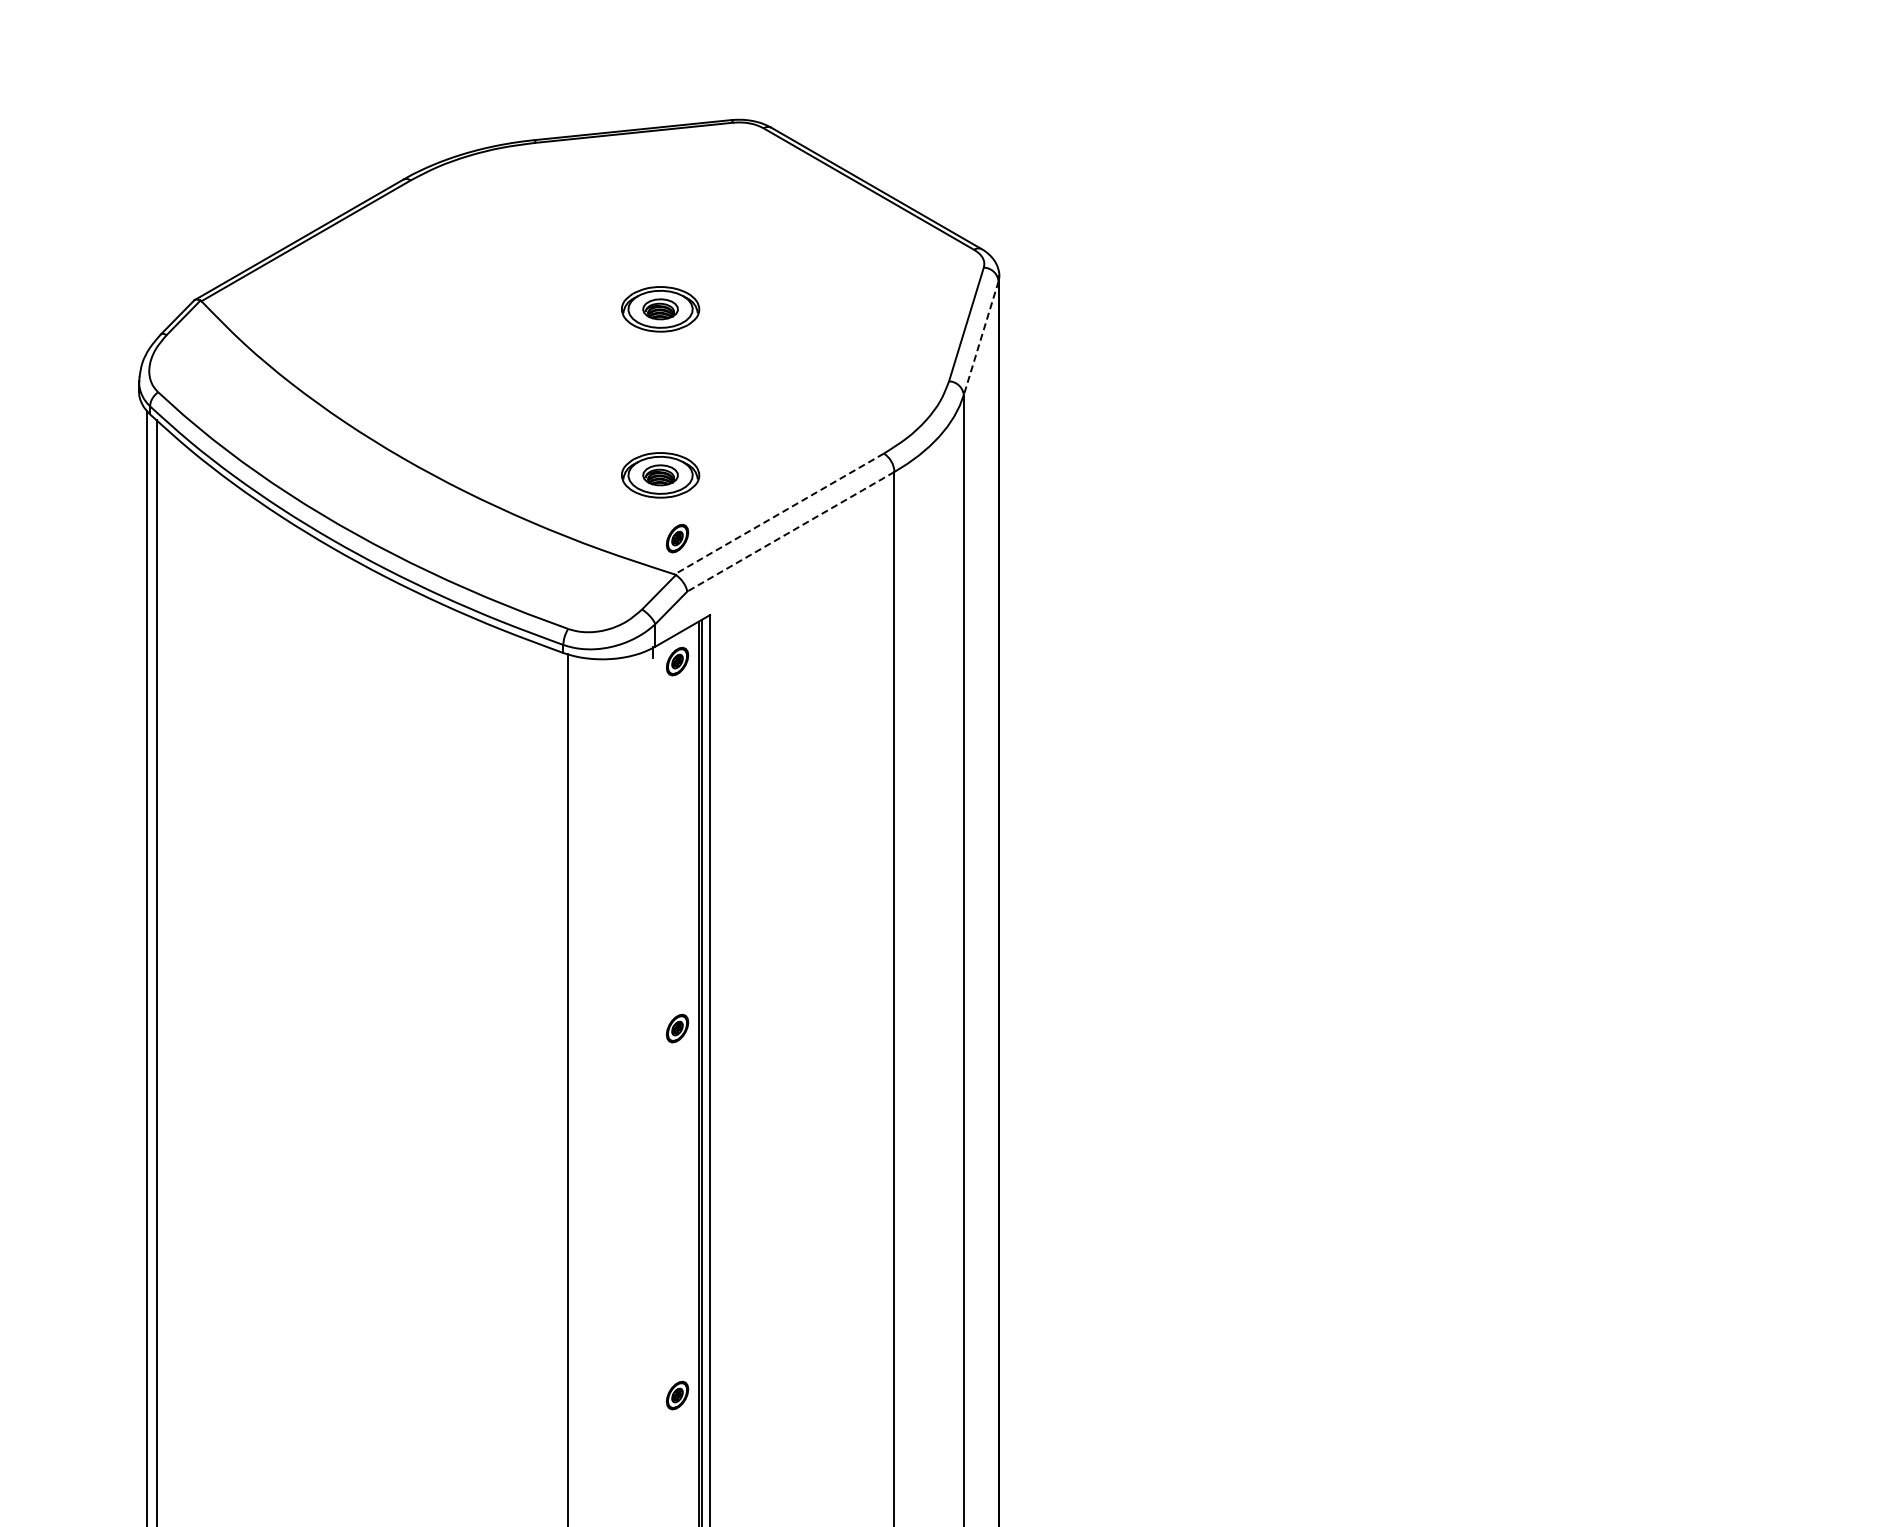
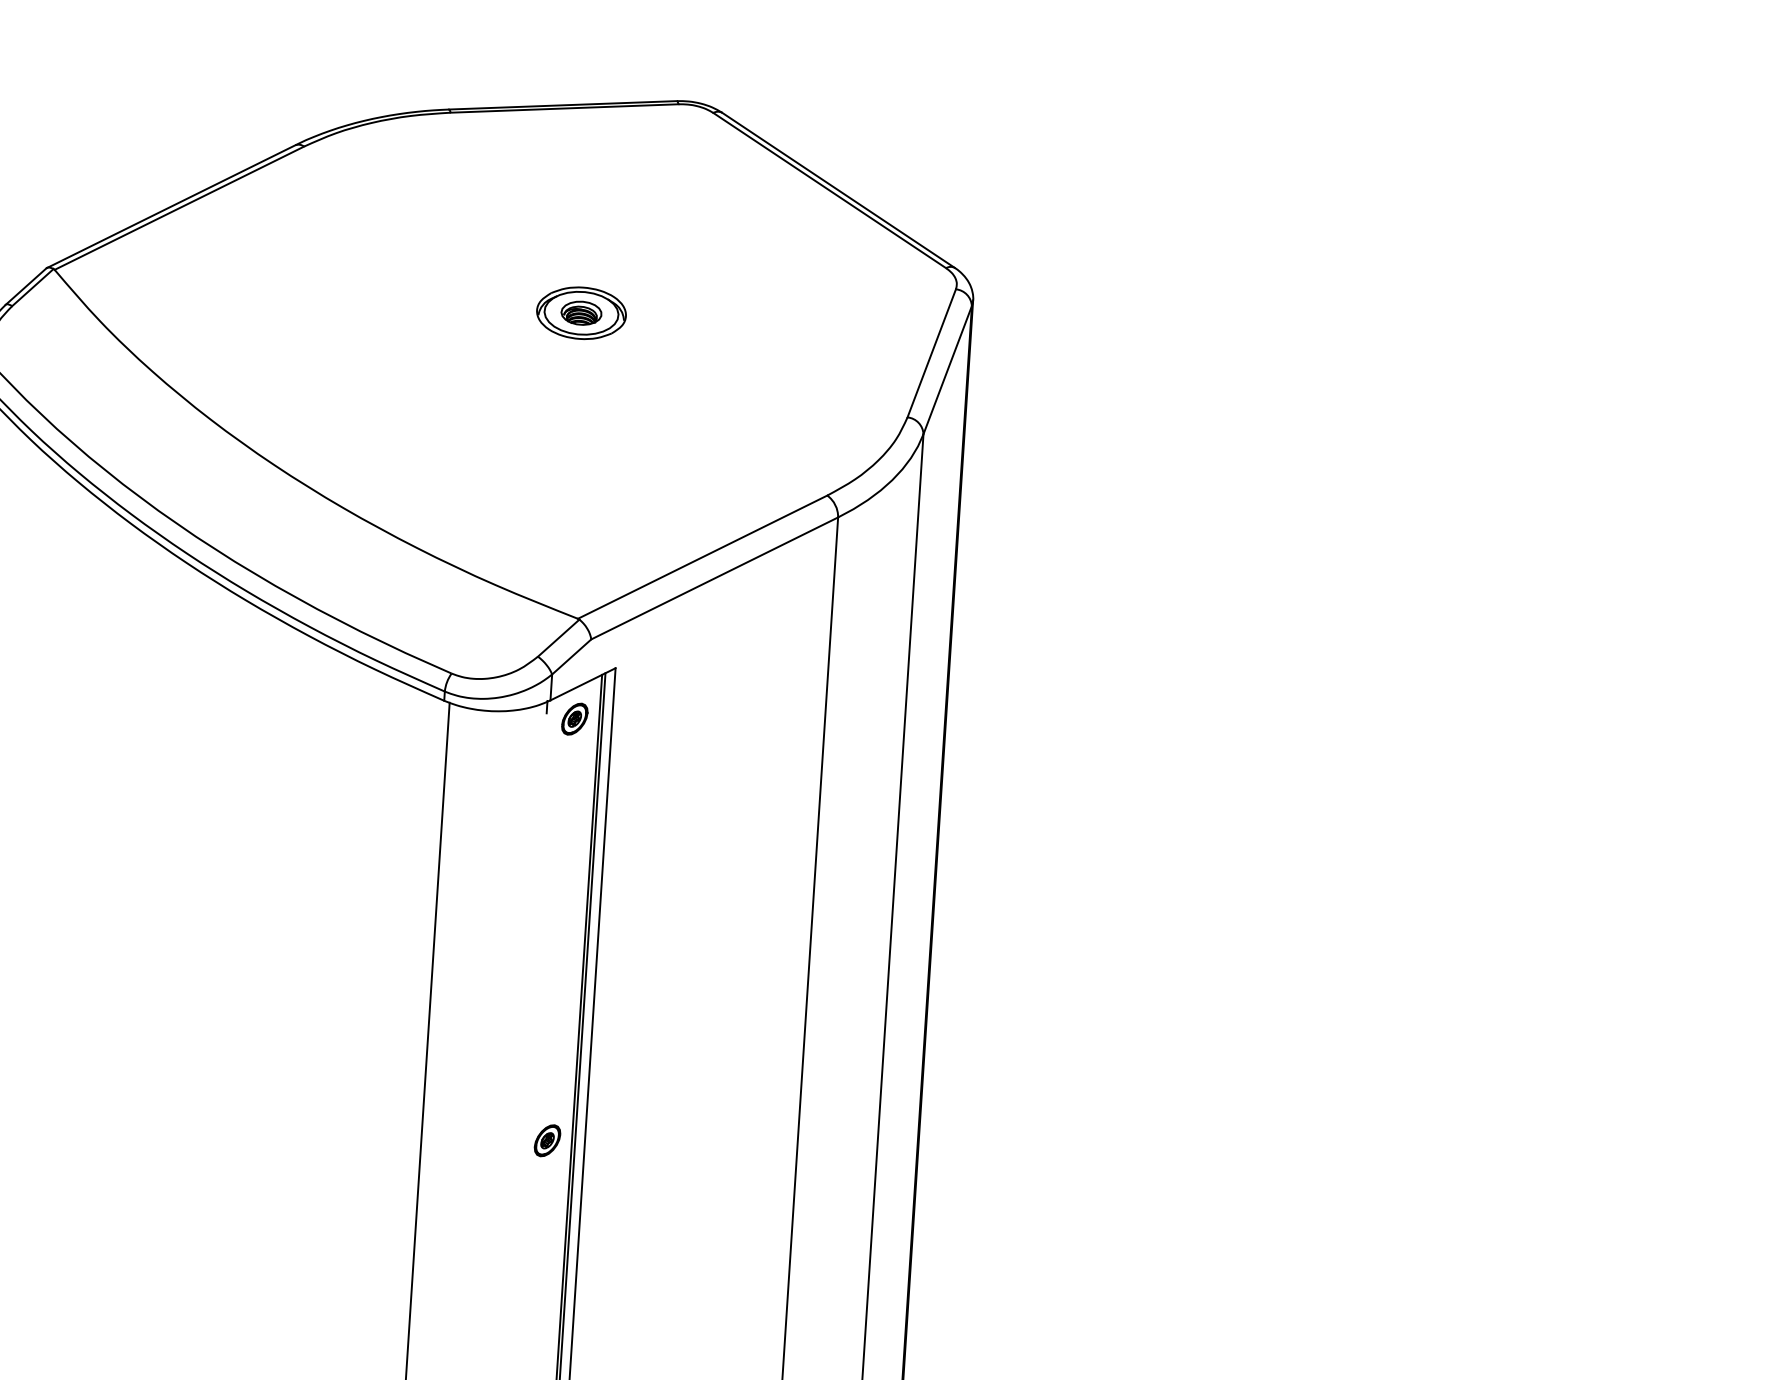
line: (981, 338) -> (948, 370), dashed -> solid
part: (660, 475) -> (569, 504), removed
line: (779, 514) -> (702, 557), dashed -> solid
line: (790, 531) -> (714, 578), dashed -> solid
part: (677, 538) -> (583, 577), removed

